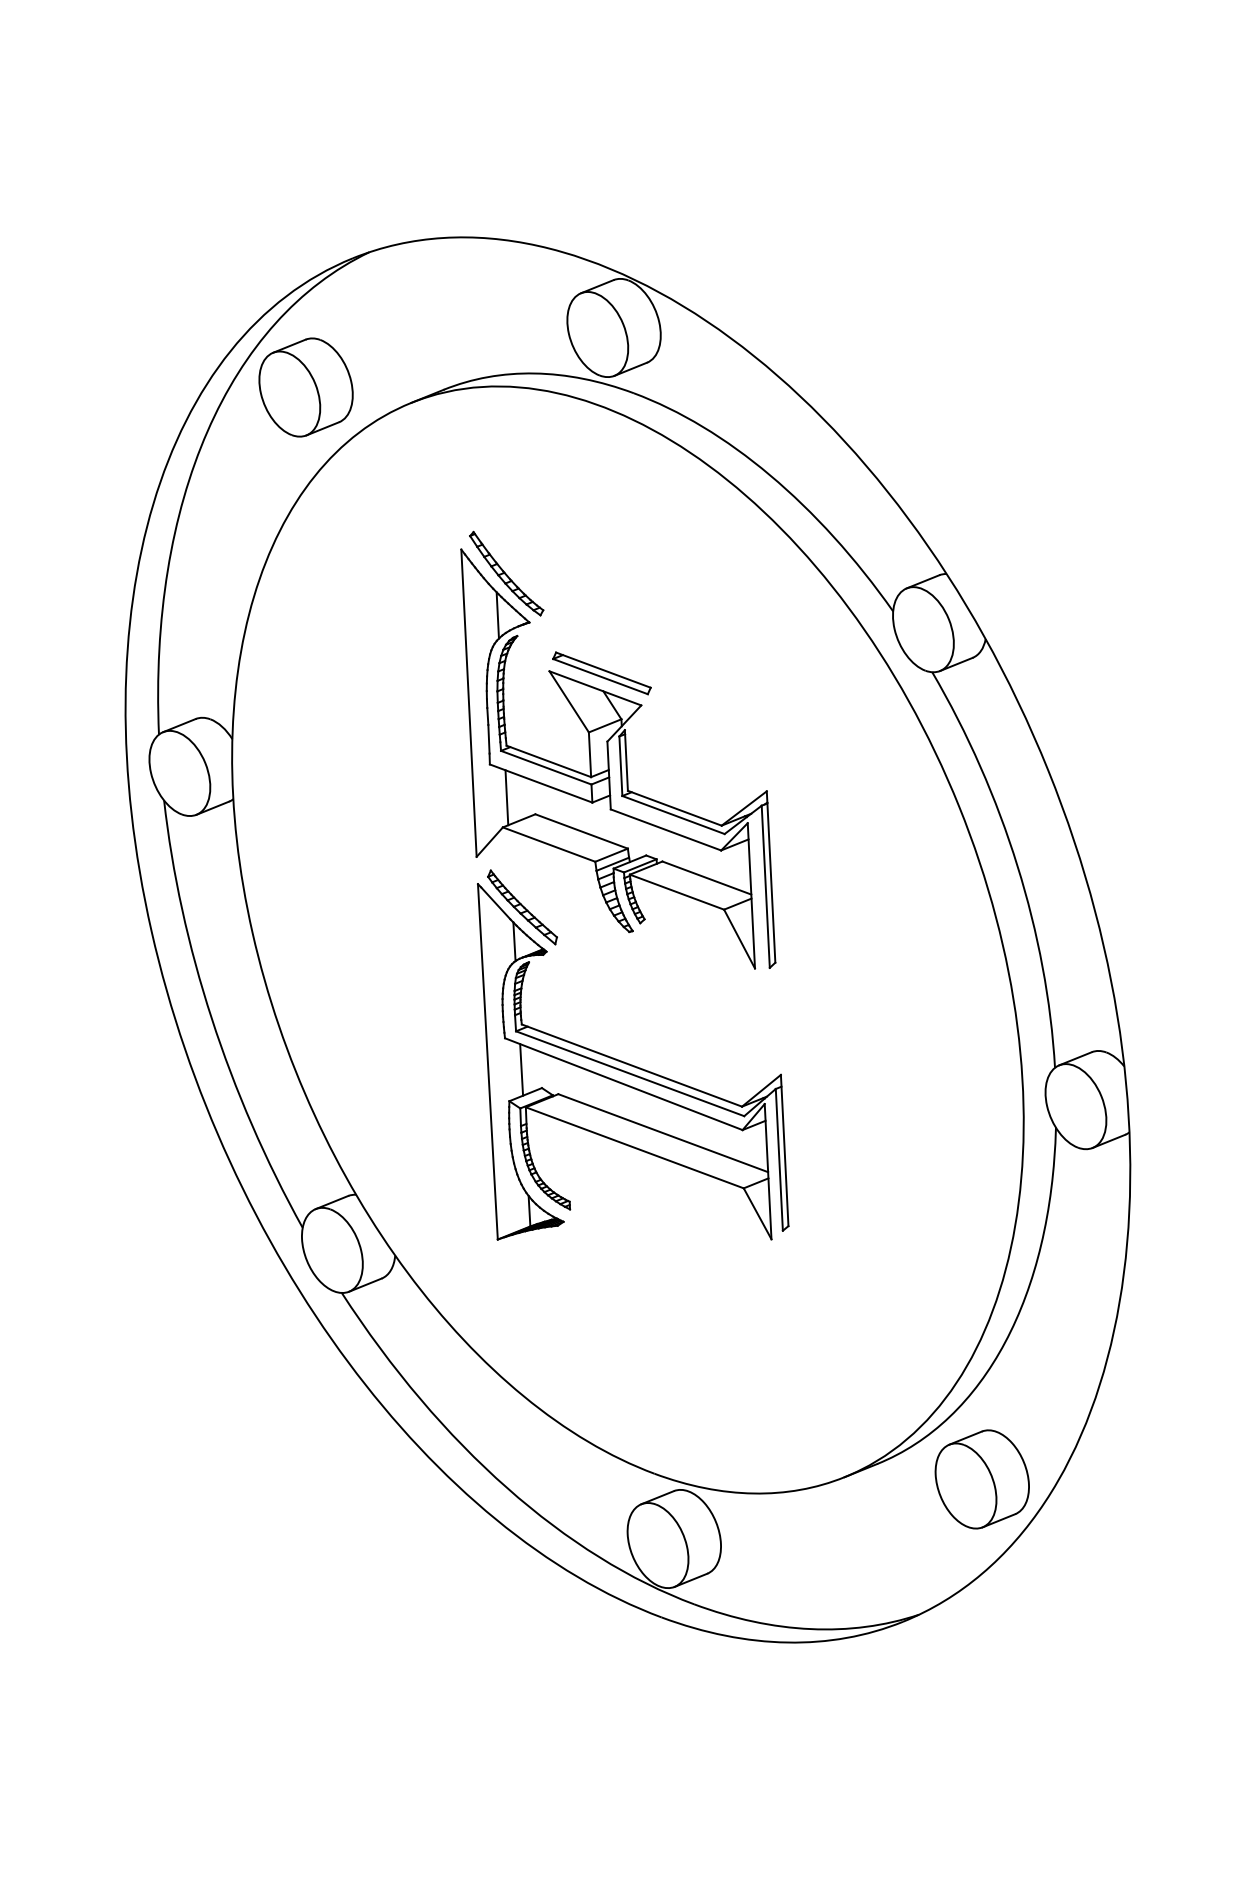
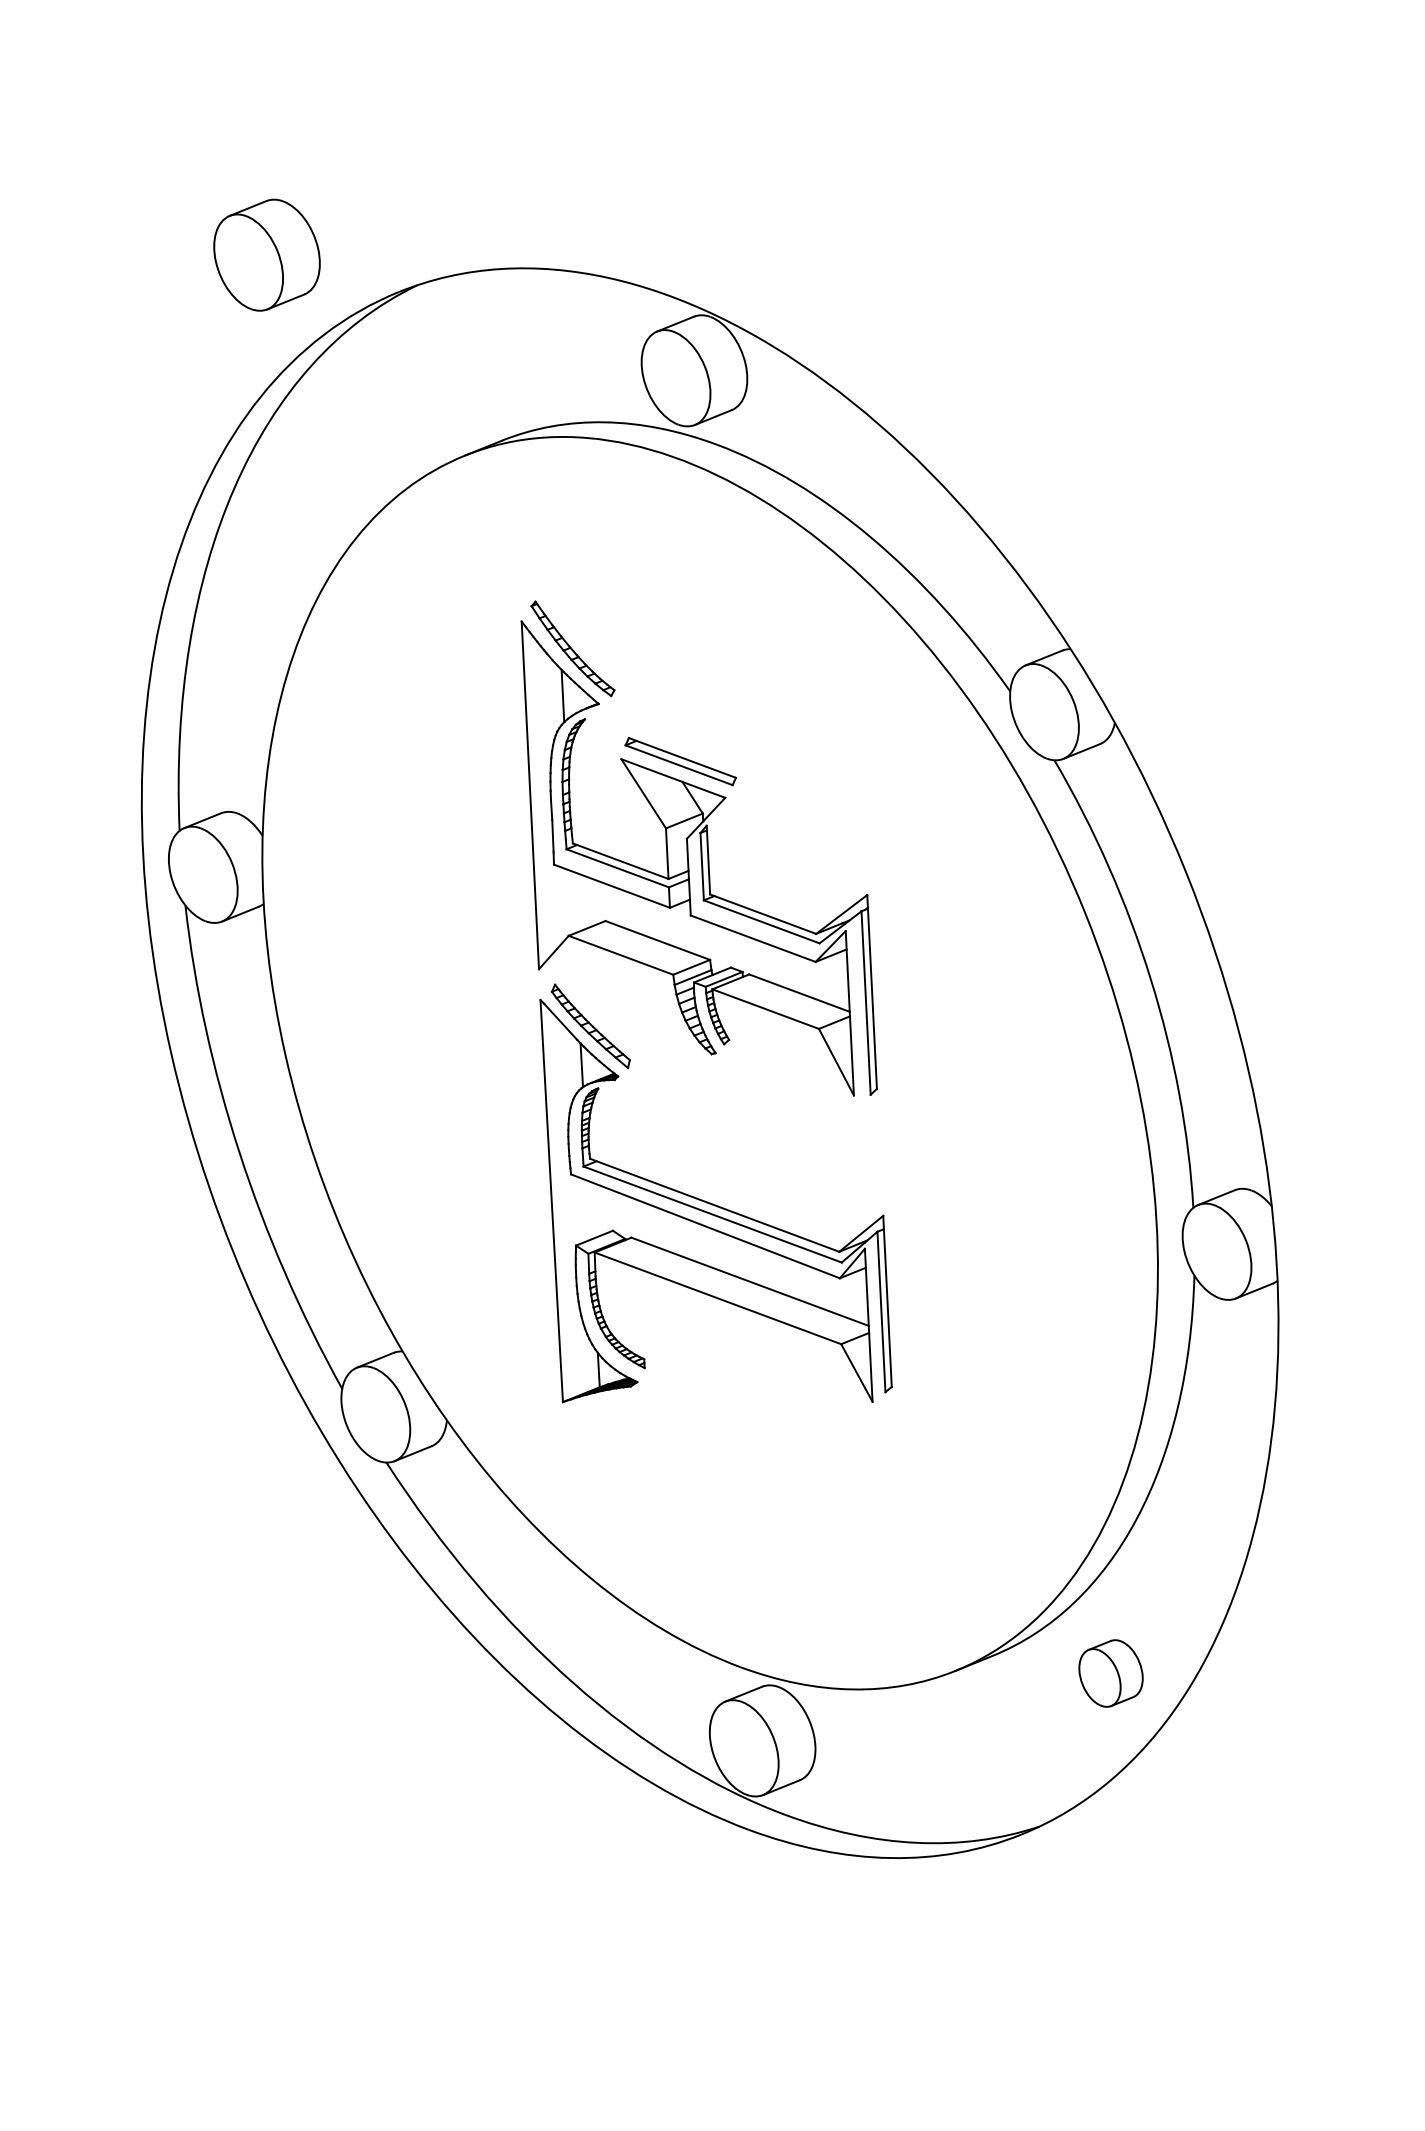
part: (305, 386) -> (266, 254), moved
line: (506, 797) -> (572, 902), removed
line: (521, 1070) -> (589, 1210), removed
part: (981, 1479) -> (1110, 1673), size x0.6

